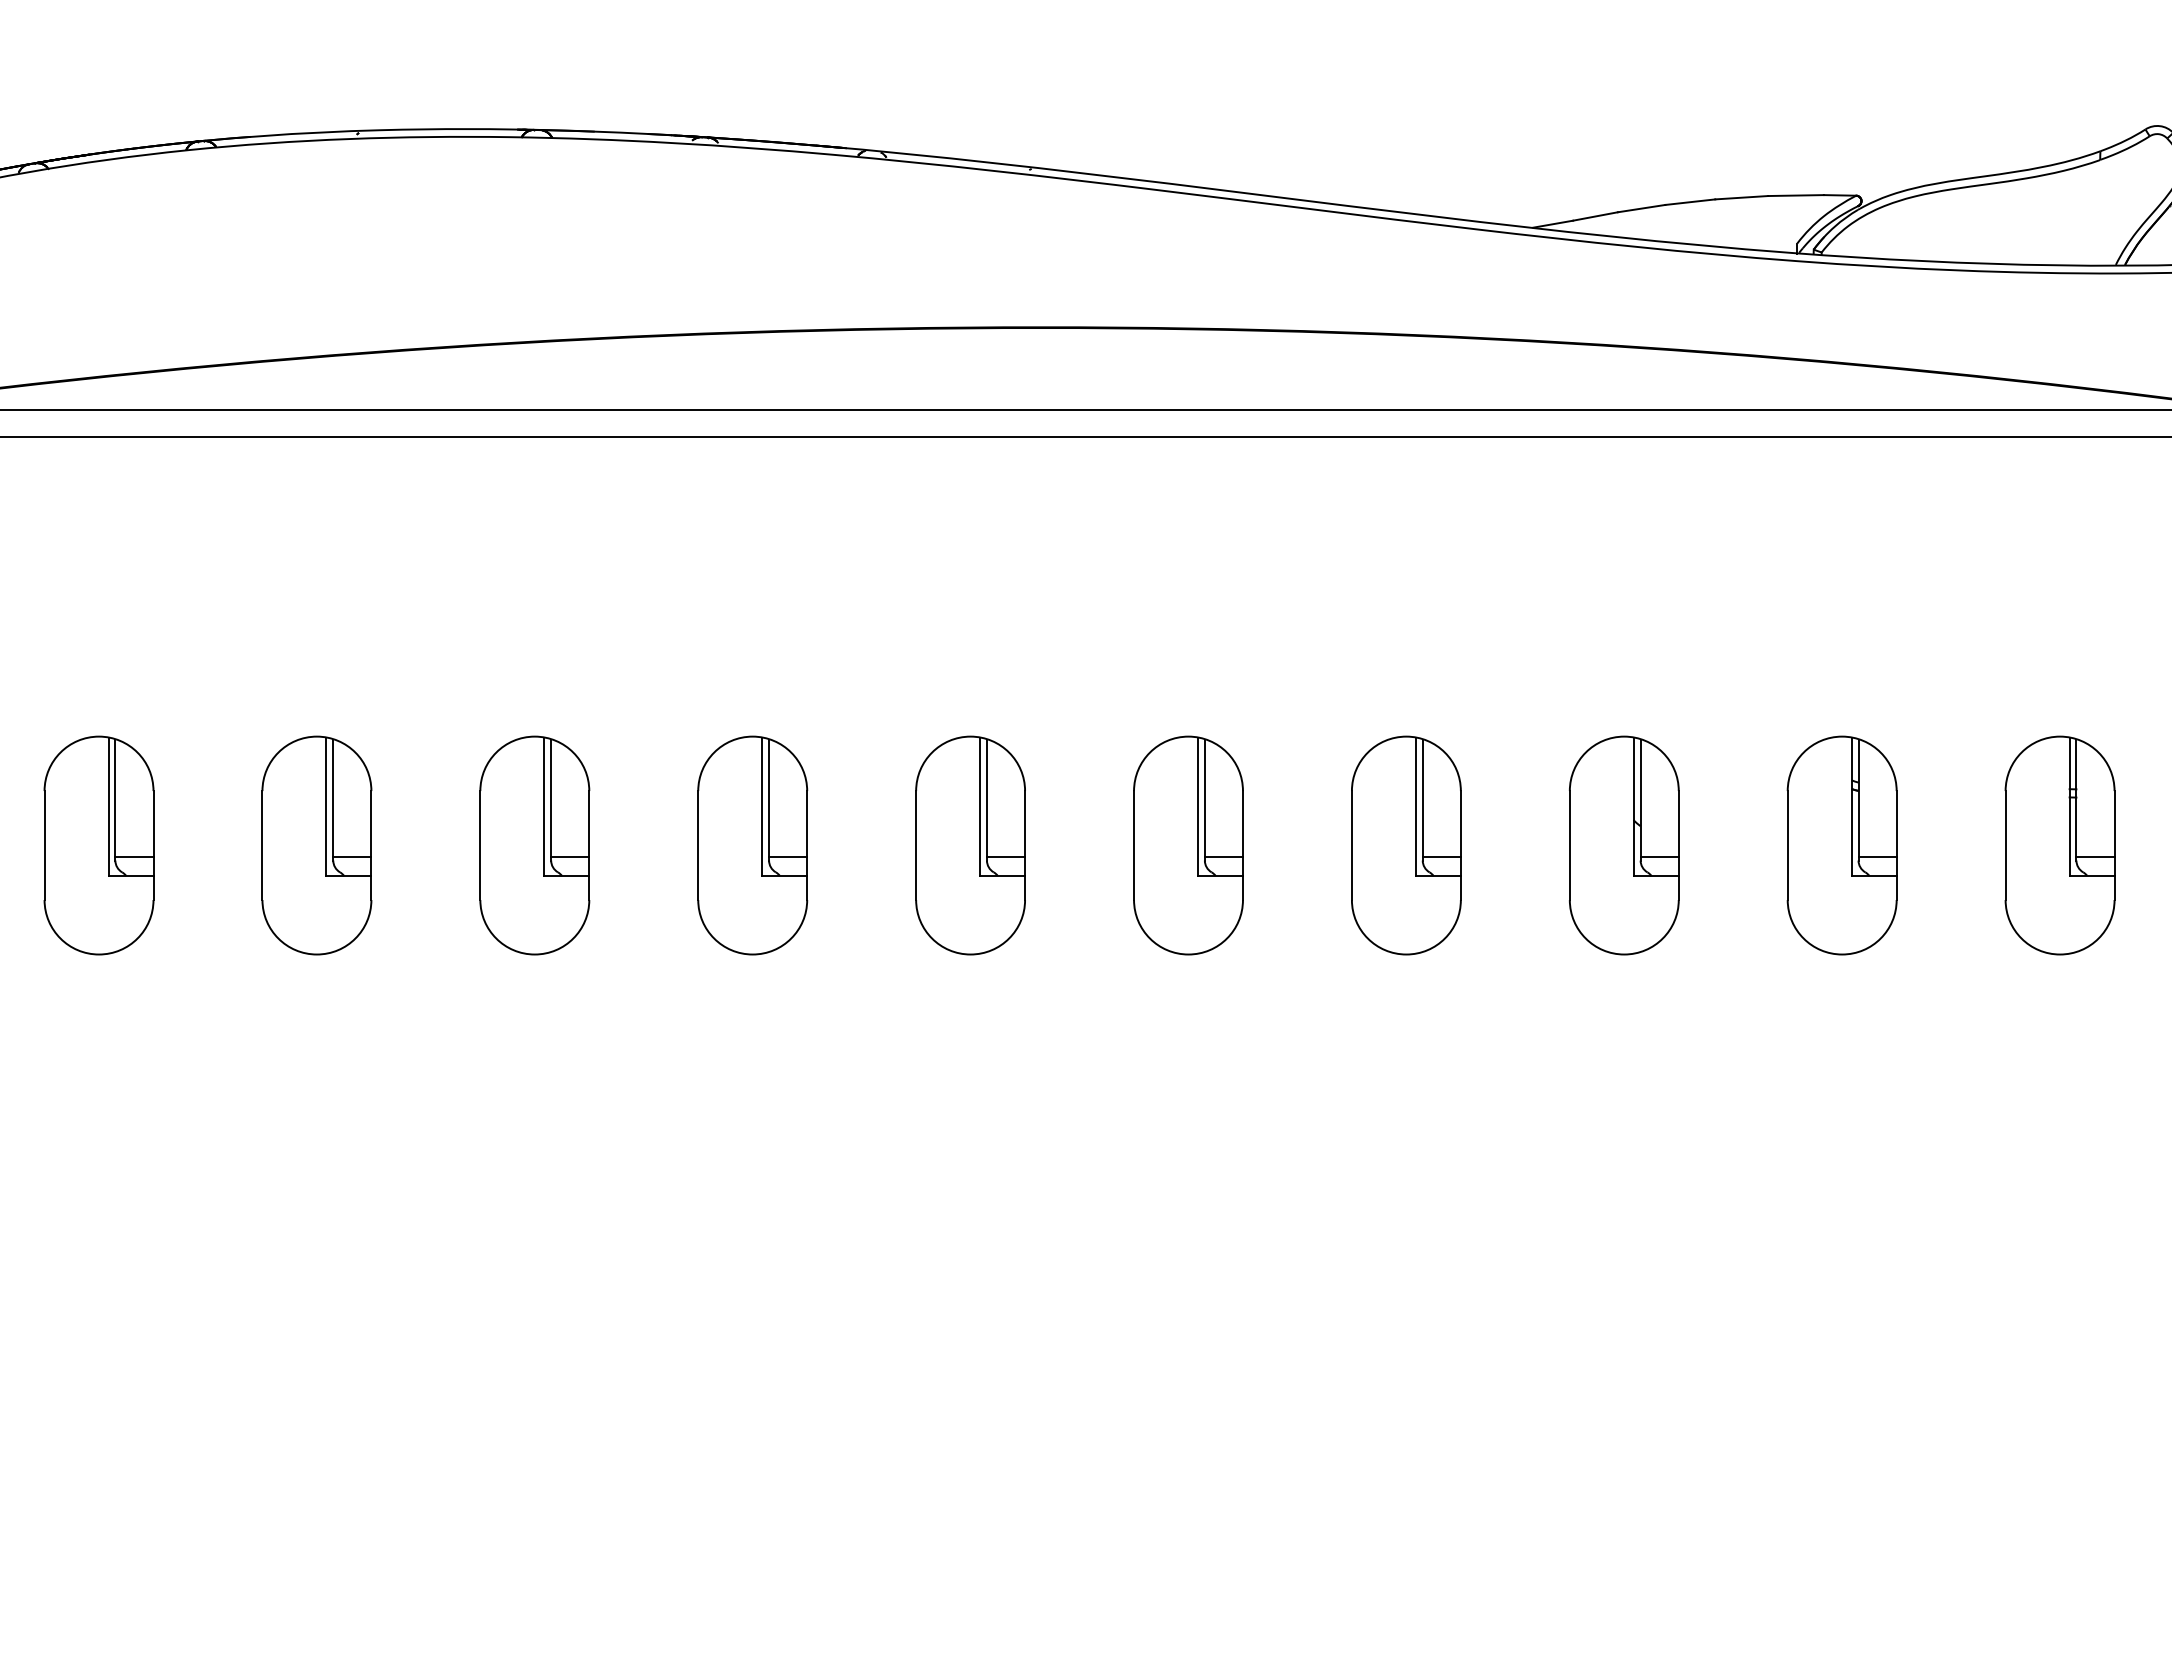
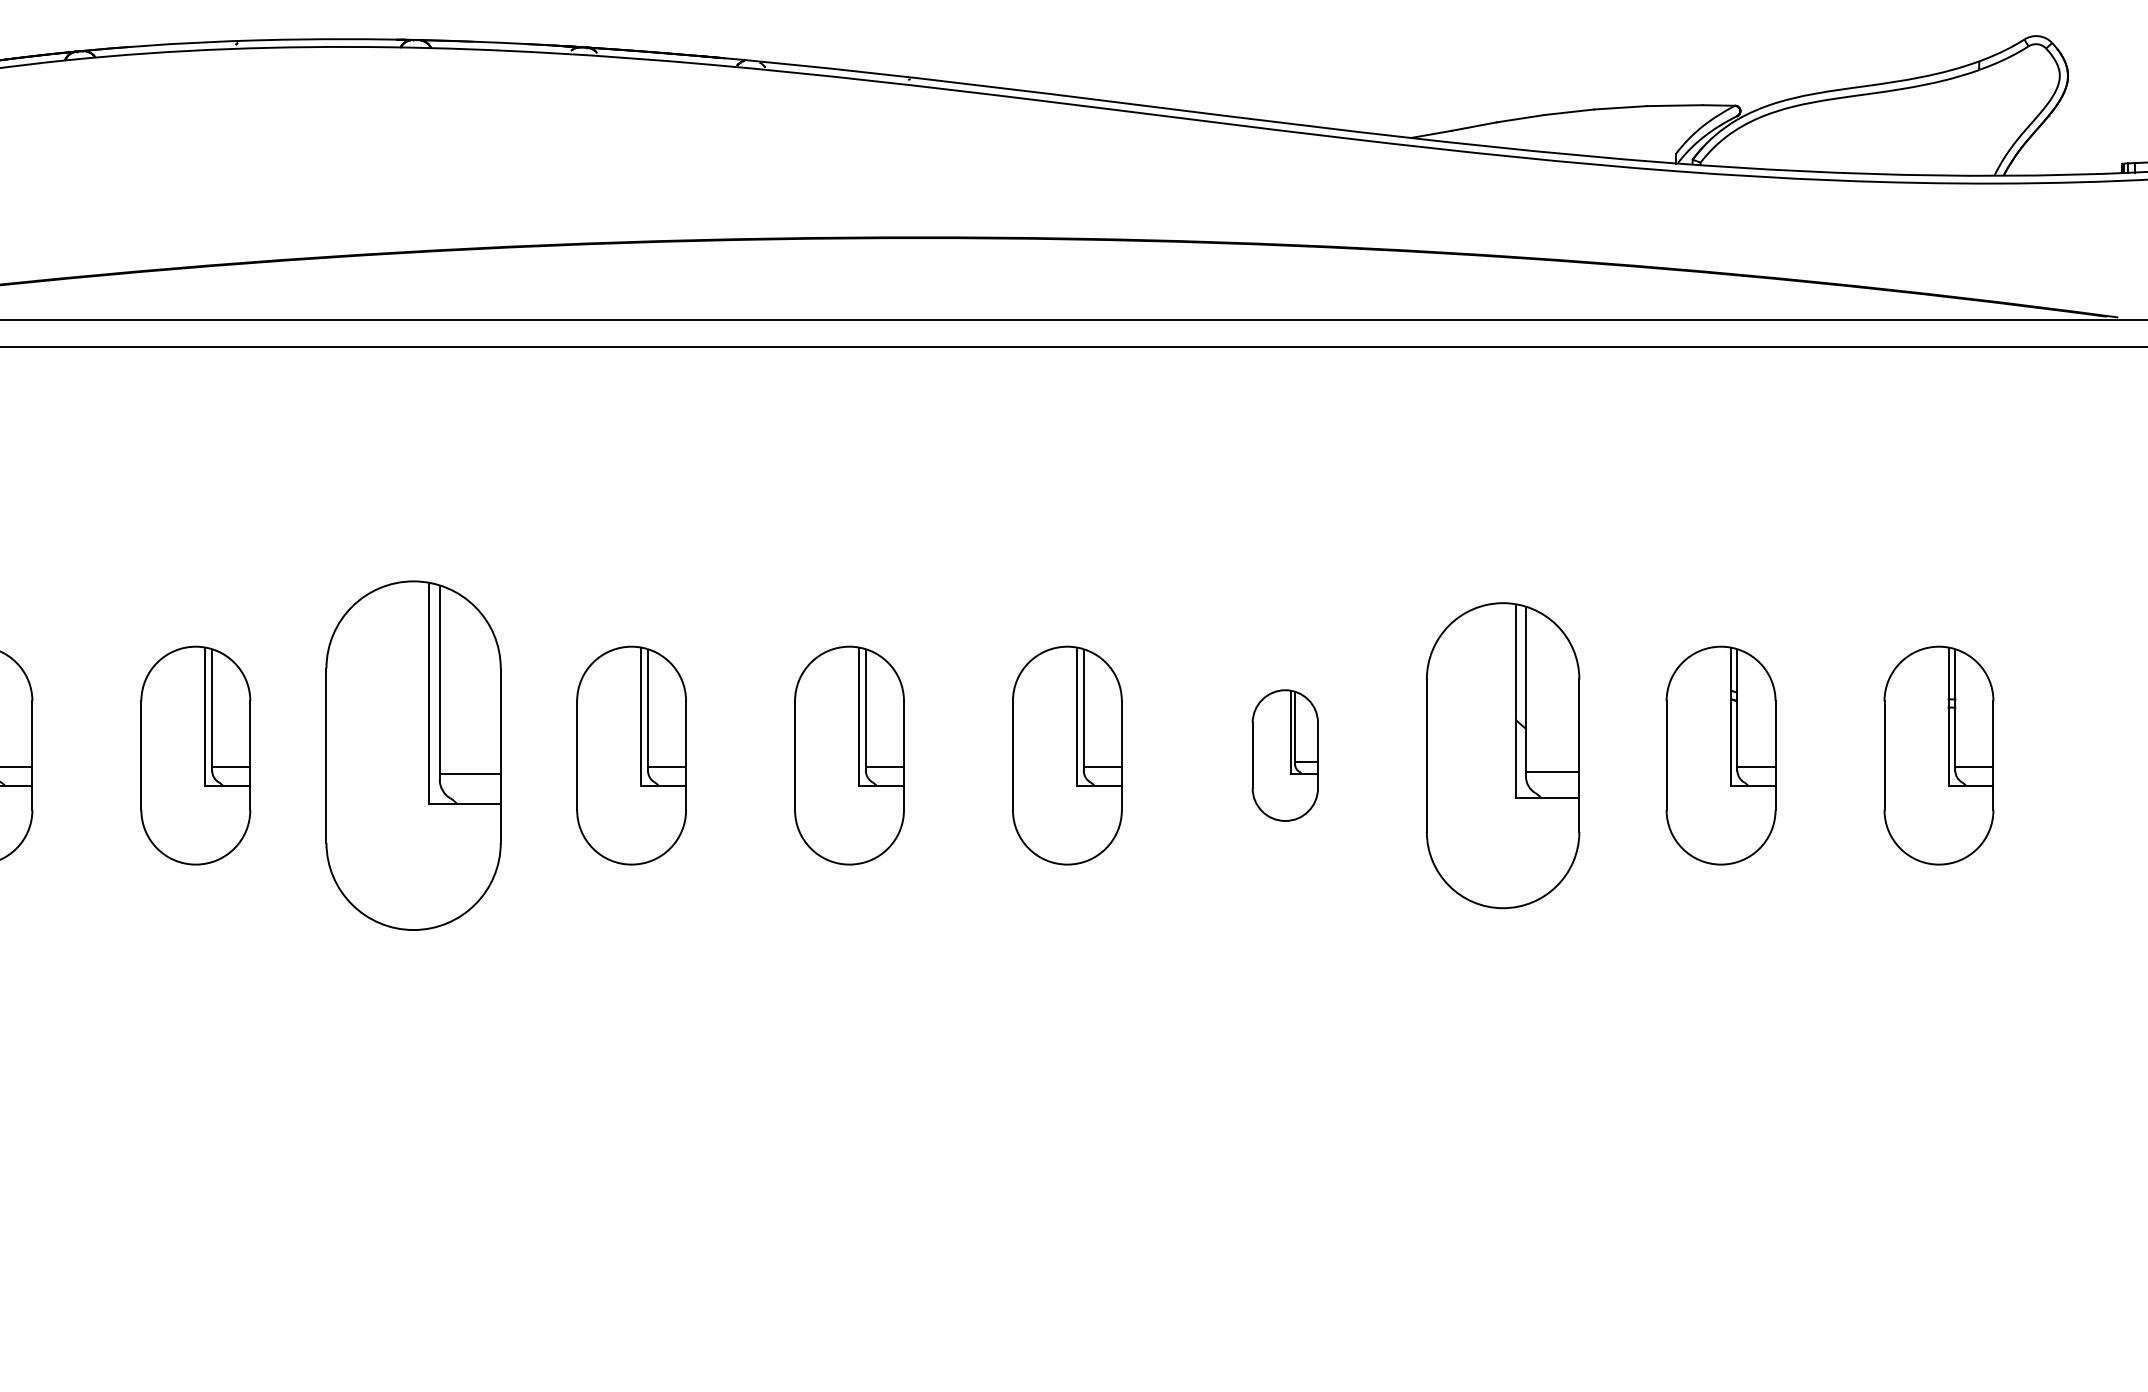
part: (534, 845) -> (413, 755), size x1.6
part: (1406, 845) -> (1285, 755), size x0.6
part: (1624, 845) -> (1503, 755), size x1.4

